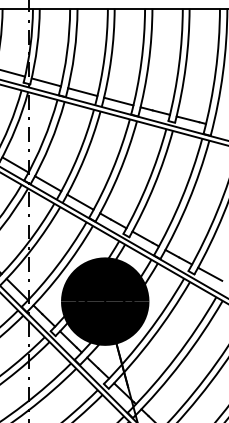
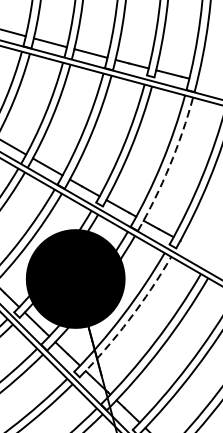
arc: (188, 201) -> (169, 166), solid -> dashed
line: (210, 273) -> (194, 247), removed
arc: (152, 337) -> (129, 319), solid -> dashed

